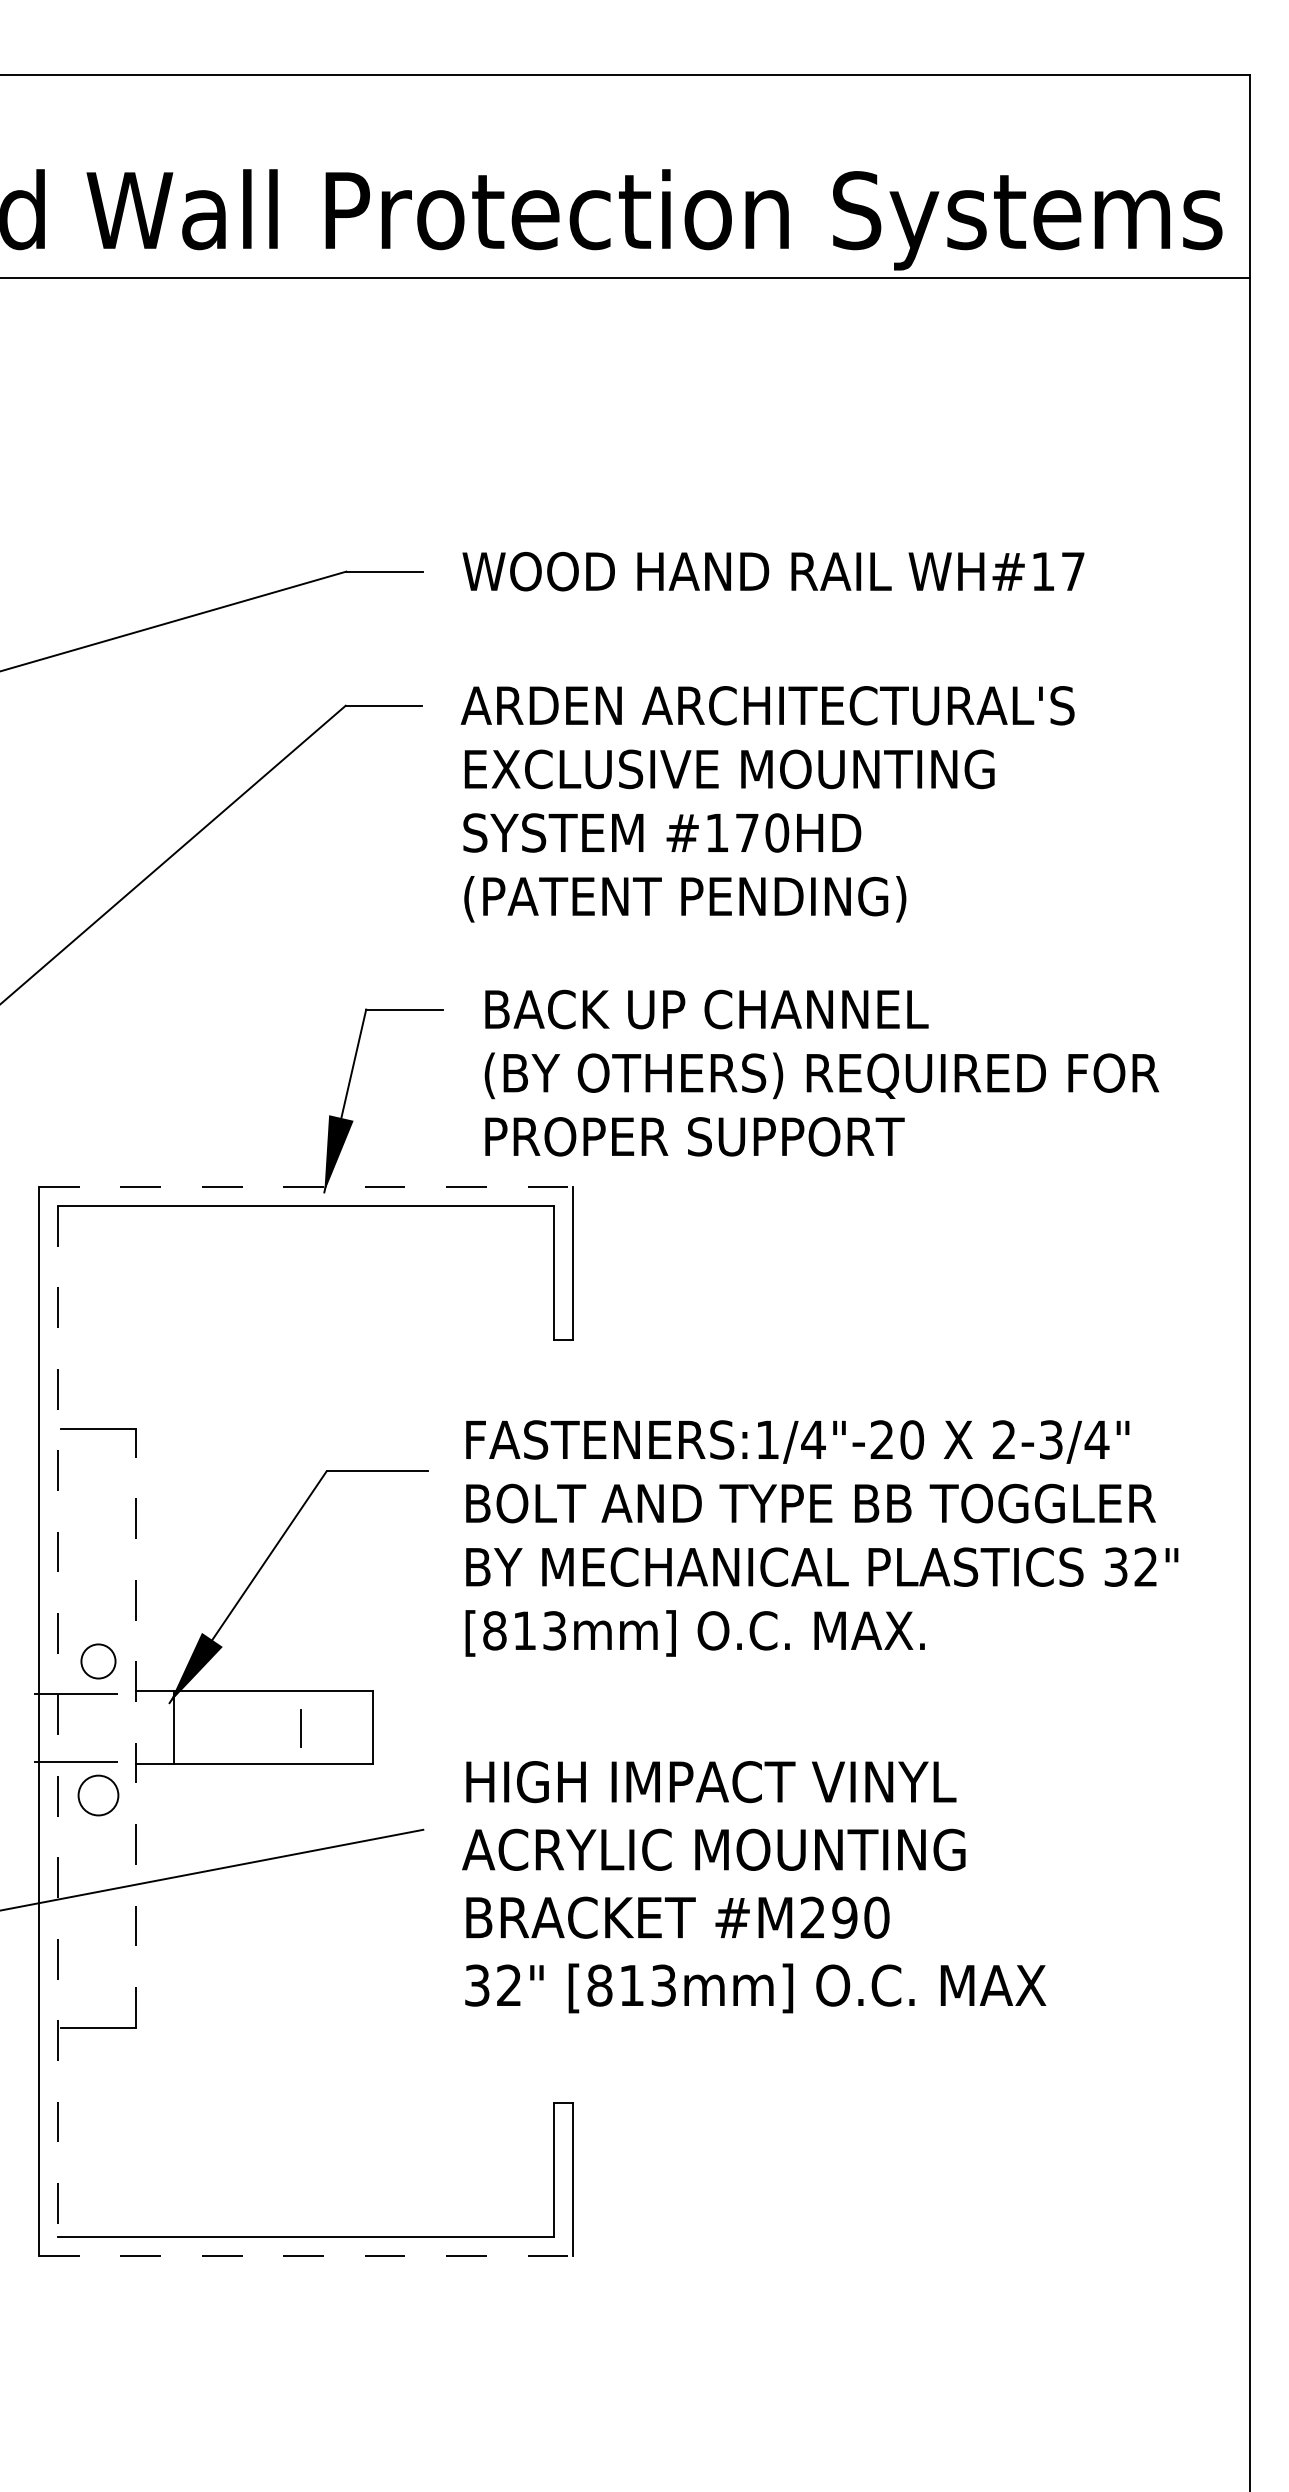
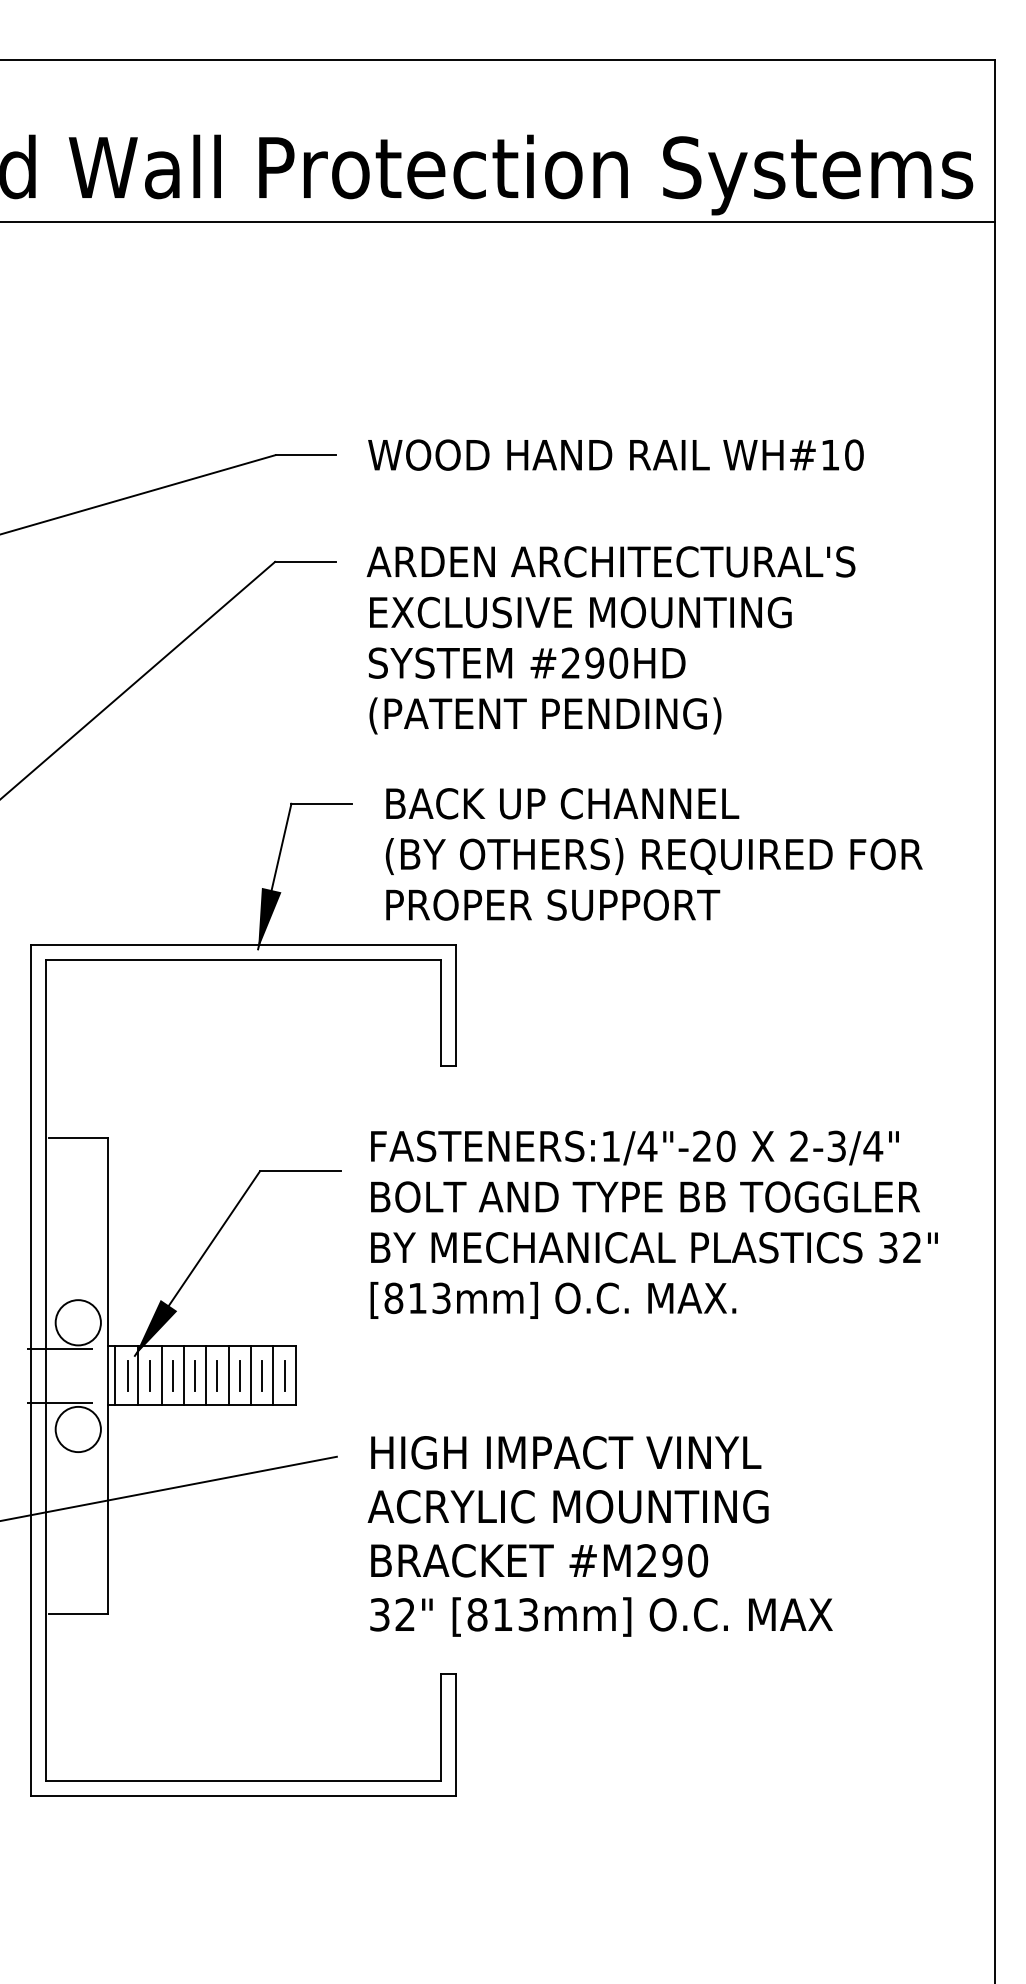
text: (1073, 570) -> (854, 454), WH#17 -> WH#10
text: (731, 832) -> (582, 662), #170HD -> #290HD
line: (305, 1186) -> (243, 944), dashed -> solid
circle: (97, 1661) -> (77, 1322), size x1.67
line: (58, 1721) -> (46, 1370), dashed -> solid
line: (136, 1727) -> (108, 1375), dashed -> solid
line: (145, 1727) -> (115, 1375), added
line: (187, 1727) -> (149, 1375), added
line: (202, 1727) -> (161, 1375), added
line: (230, 1727) -> (183, 1375), added
line: (259, 1727) -> (206, 1375), added
line: (287, 1727) -> (228, 1375), added
line: (316, 1727) -> (251, 1375), added
line: (328, 1727) -> (261, 1375), added
line: (343, 1727) -> (273, 1375), added
line: (161, 1728) -> (128, 1376), added
line: (216, 1728) -> (172, 1376), added
line: (245, 1728) -> (195, 1376), added
line: (273, 1728) -> (217, 1376), added
line: (357, 1728) -> (284, 1376), added
circle: (97, 1795) -> (77, 1429), size x1.43
text: (753, 1887) -> (599, 1536), moved
line: (305, 2255) -> (243, 1795), dashed -> solid

